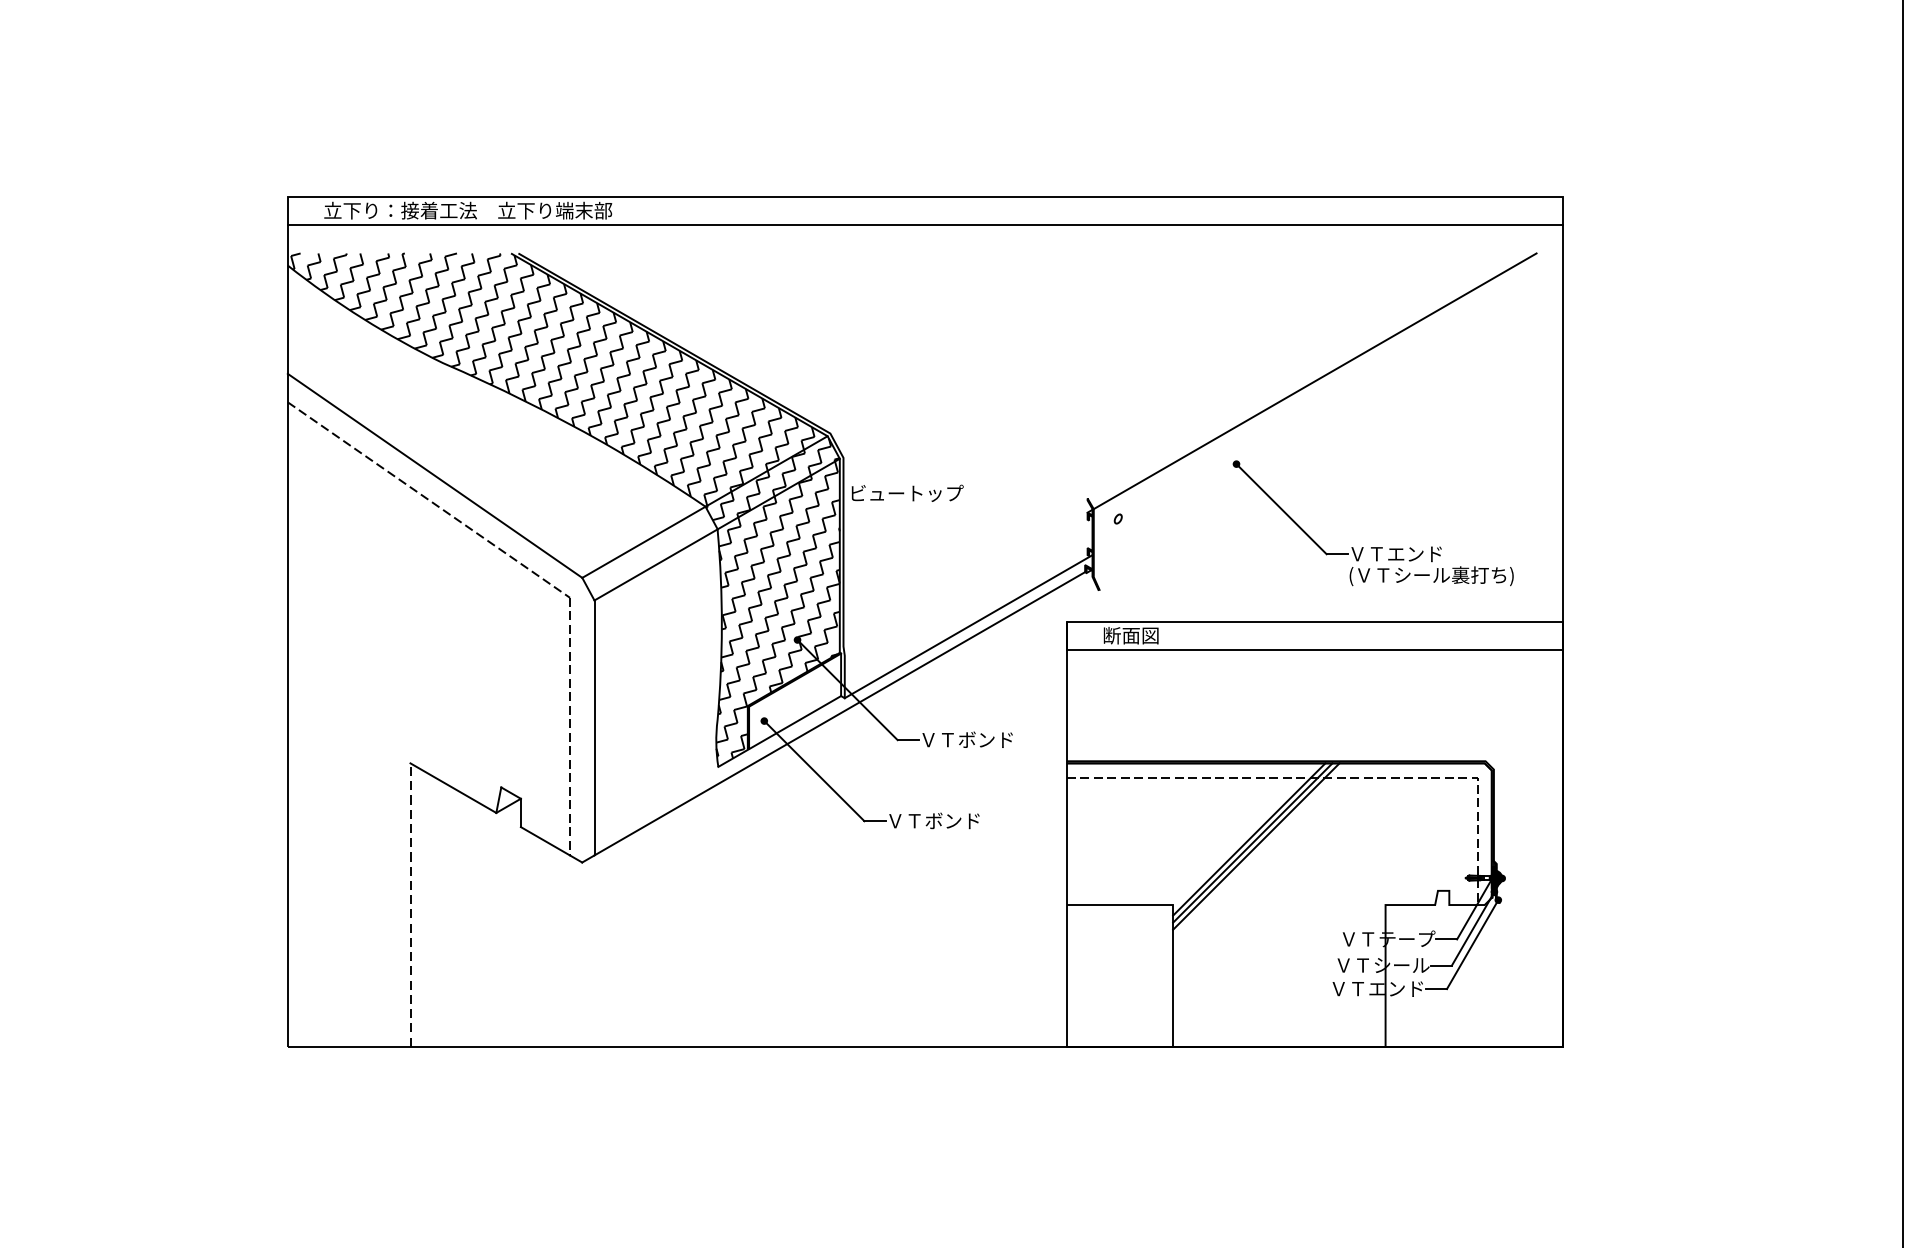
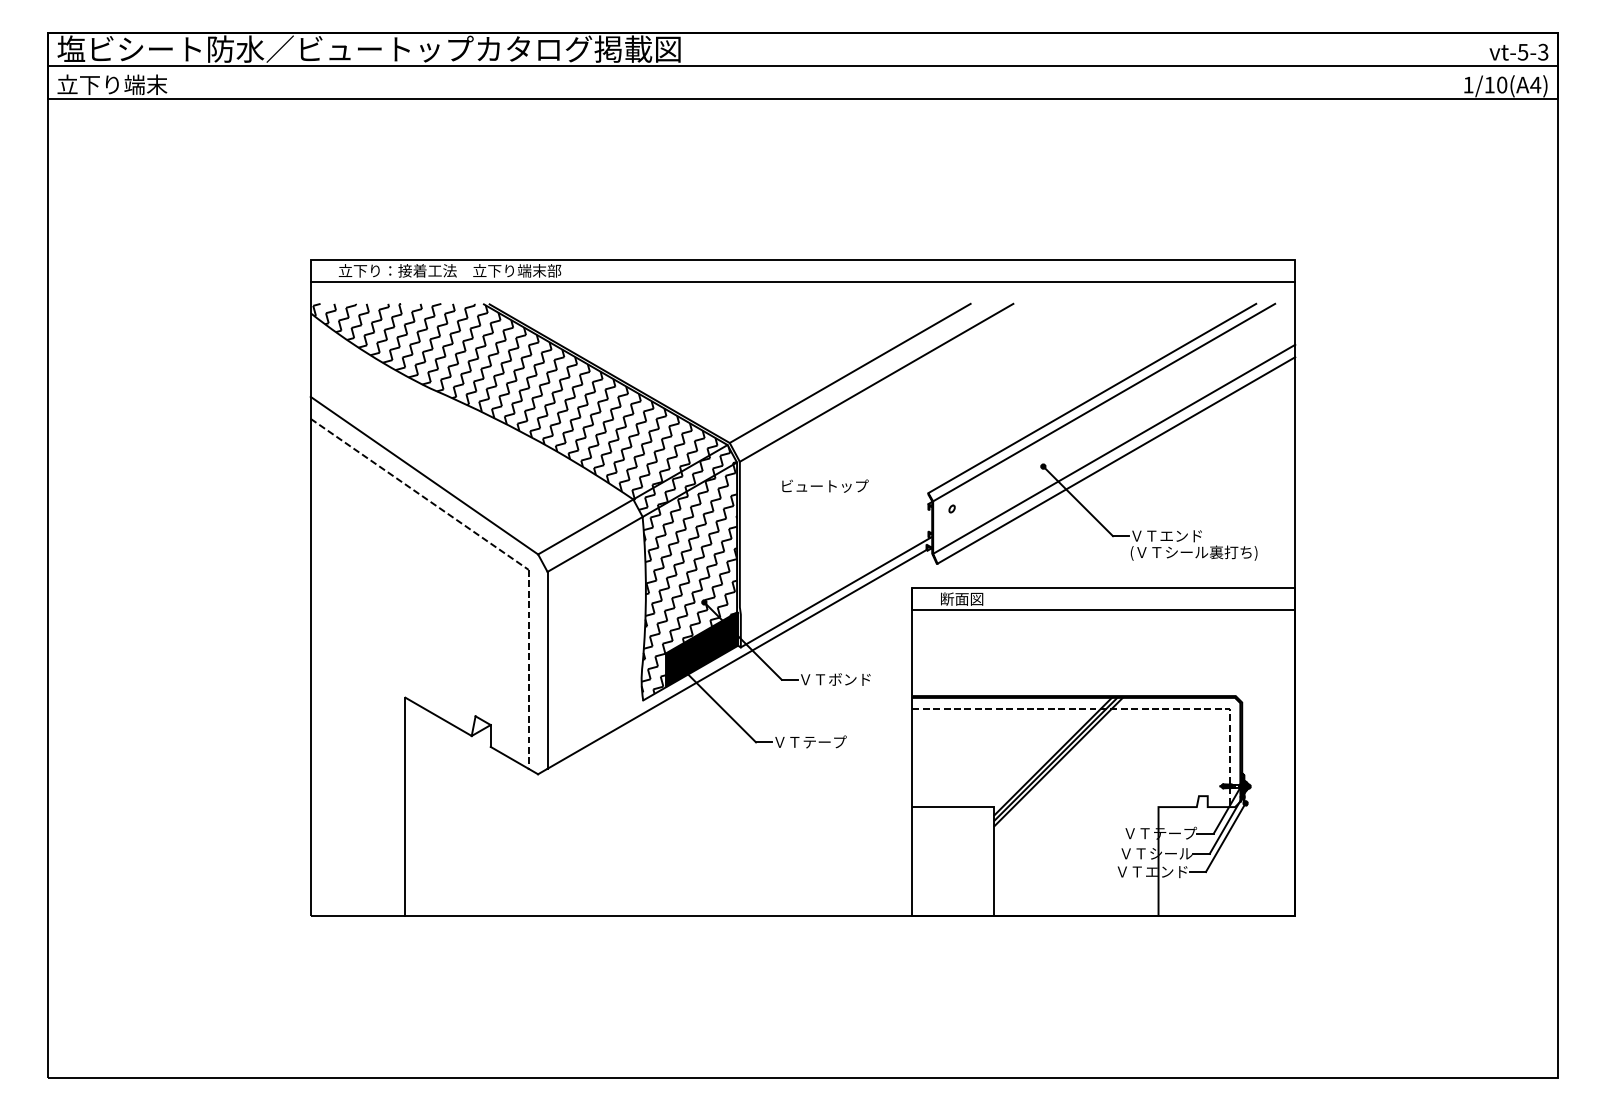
line: (985, 342) -> (849, 372), added
line: (1020, 355) -> (876, 382), added
line: (1300, 375) -> (1092, 398), added
line: (1328, 440) -> (1114, 448), added
line: (1331, 456) -> (1116, 460), added
text: (907, 492) -> (825, 485), moved
fill: (795, 700) -> (702, 649), added
text: (953, 820) -> (824, 741), ＶＴボンド -> ＶＴテープ
line: (410, 904) -> (405, 806), dashed -> solid

